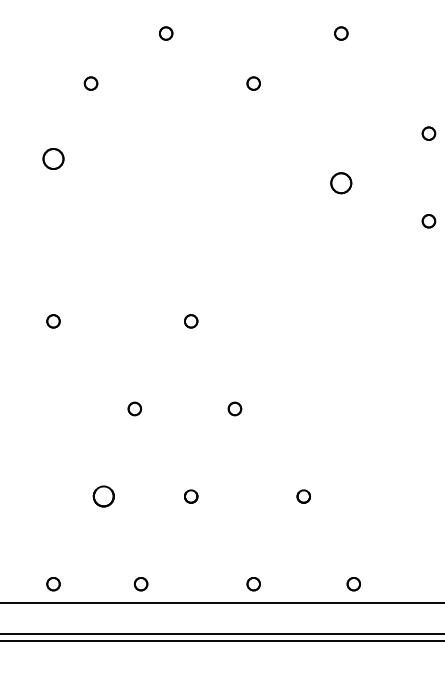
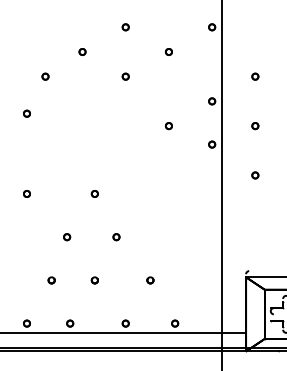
part: (52, 158) -> (26, 113), size x0.62
part: (340, 184) -> (168, 126), size x0.62
part: (103, 496) -> (51, 280), size x0.62

